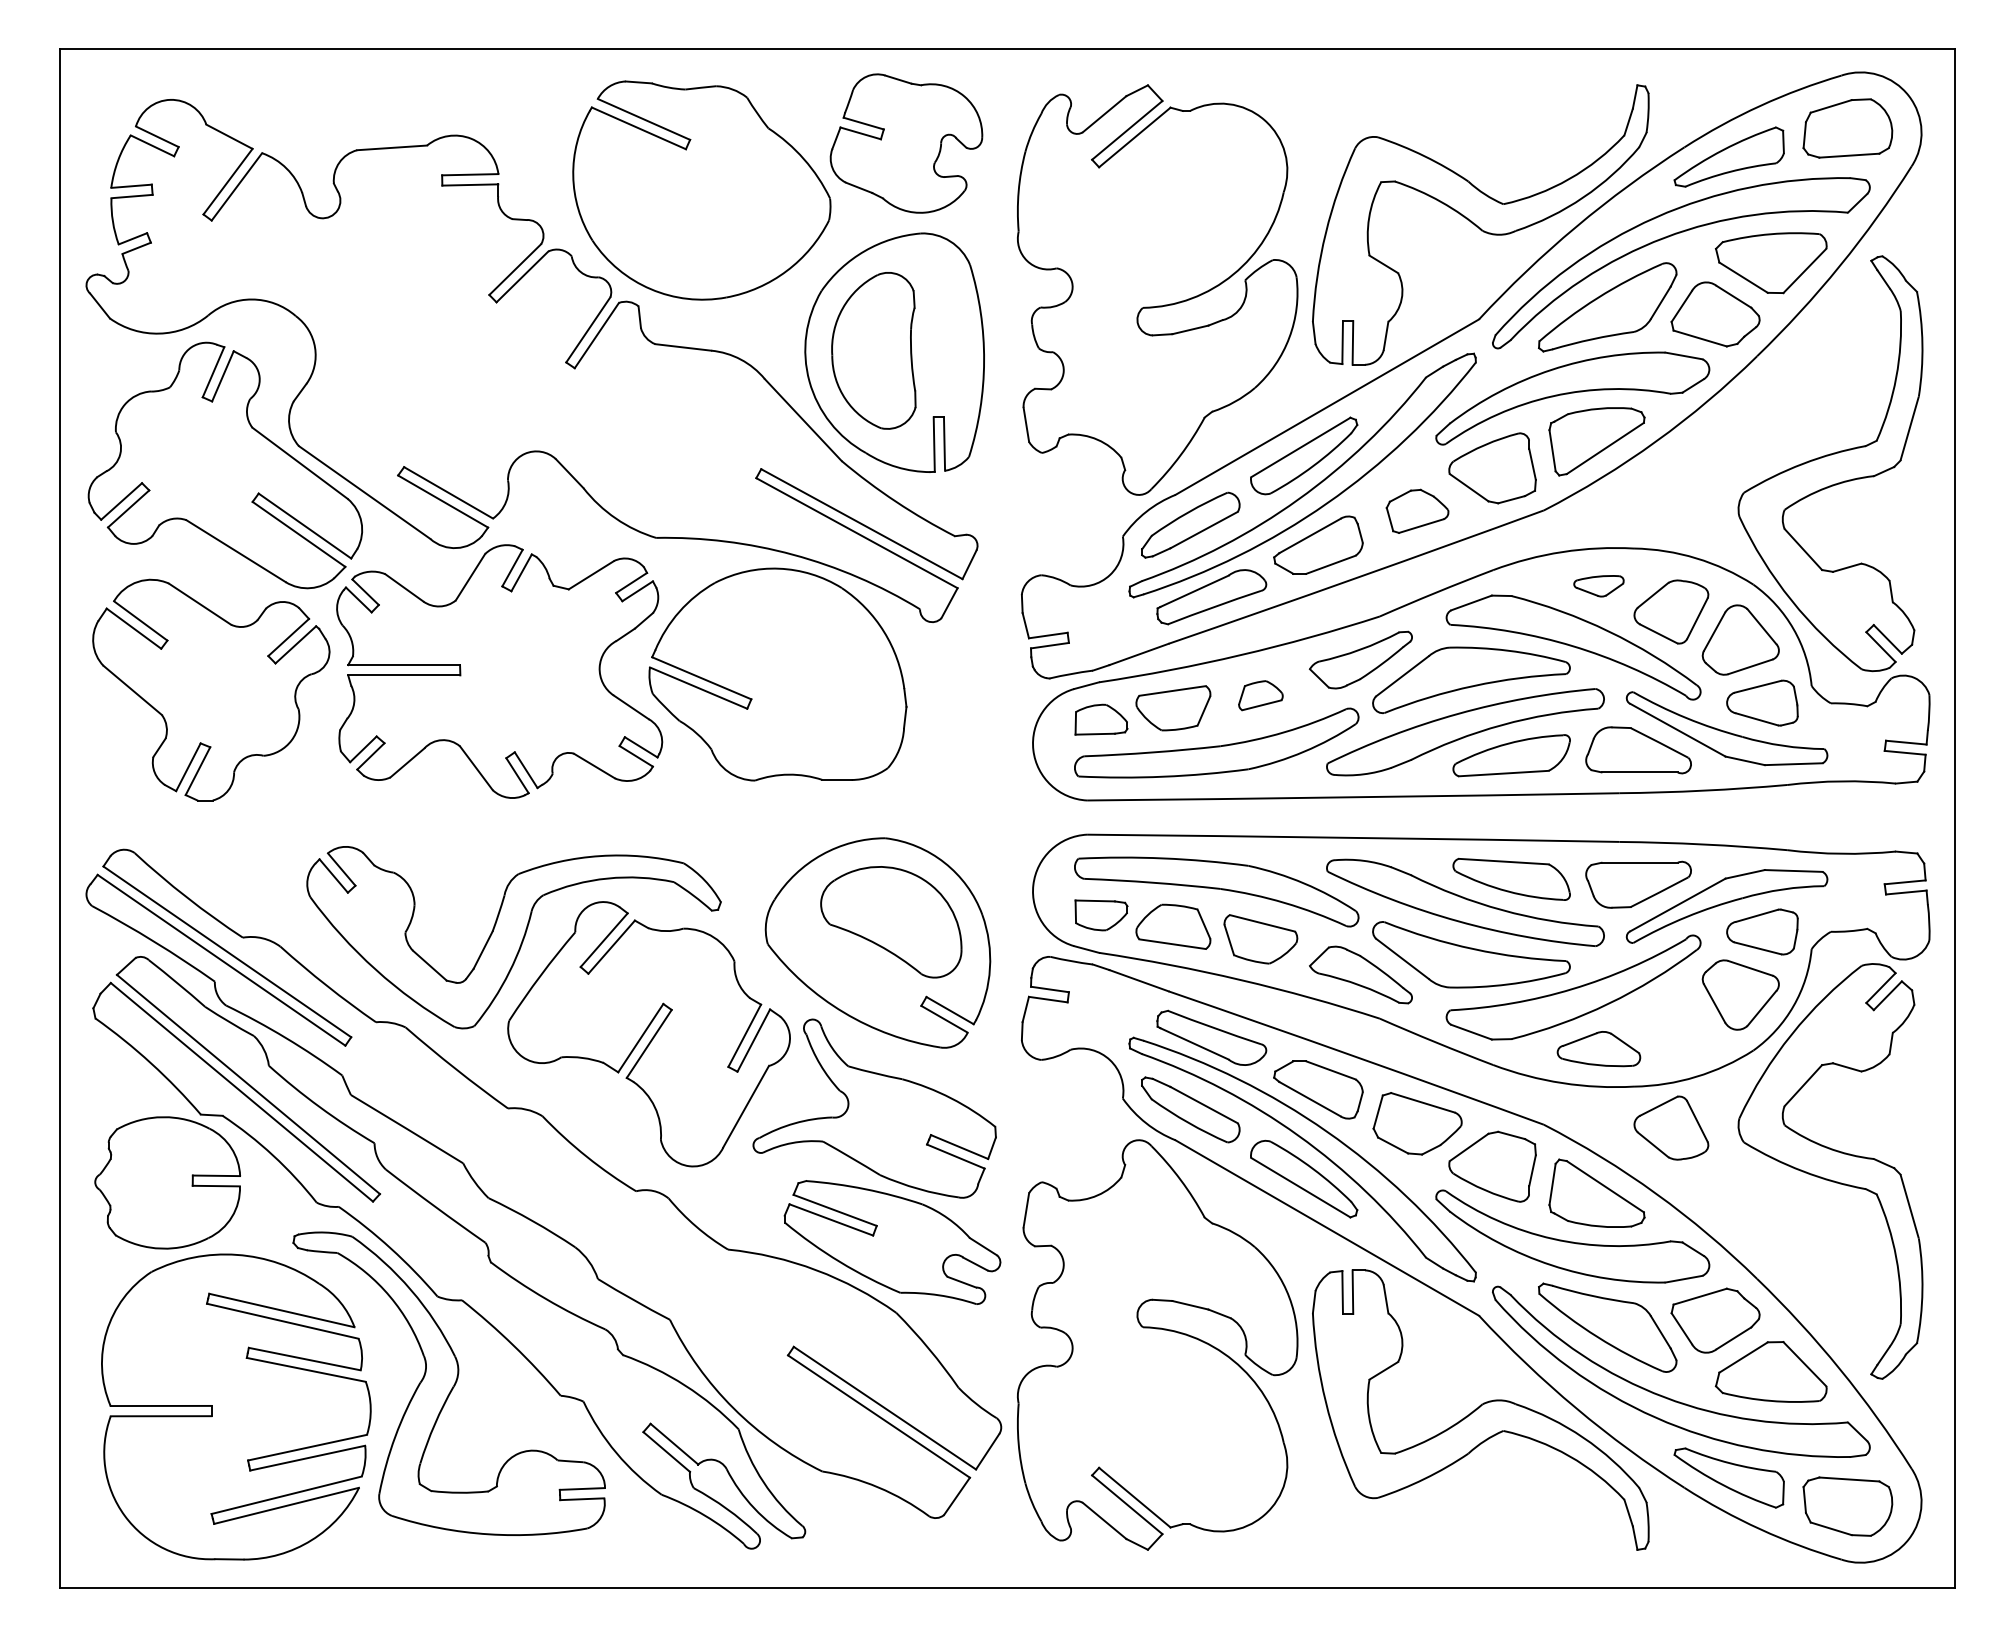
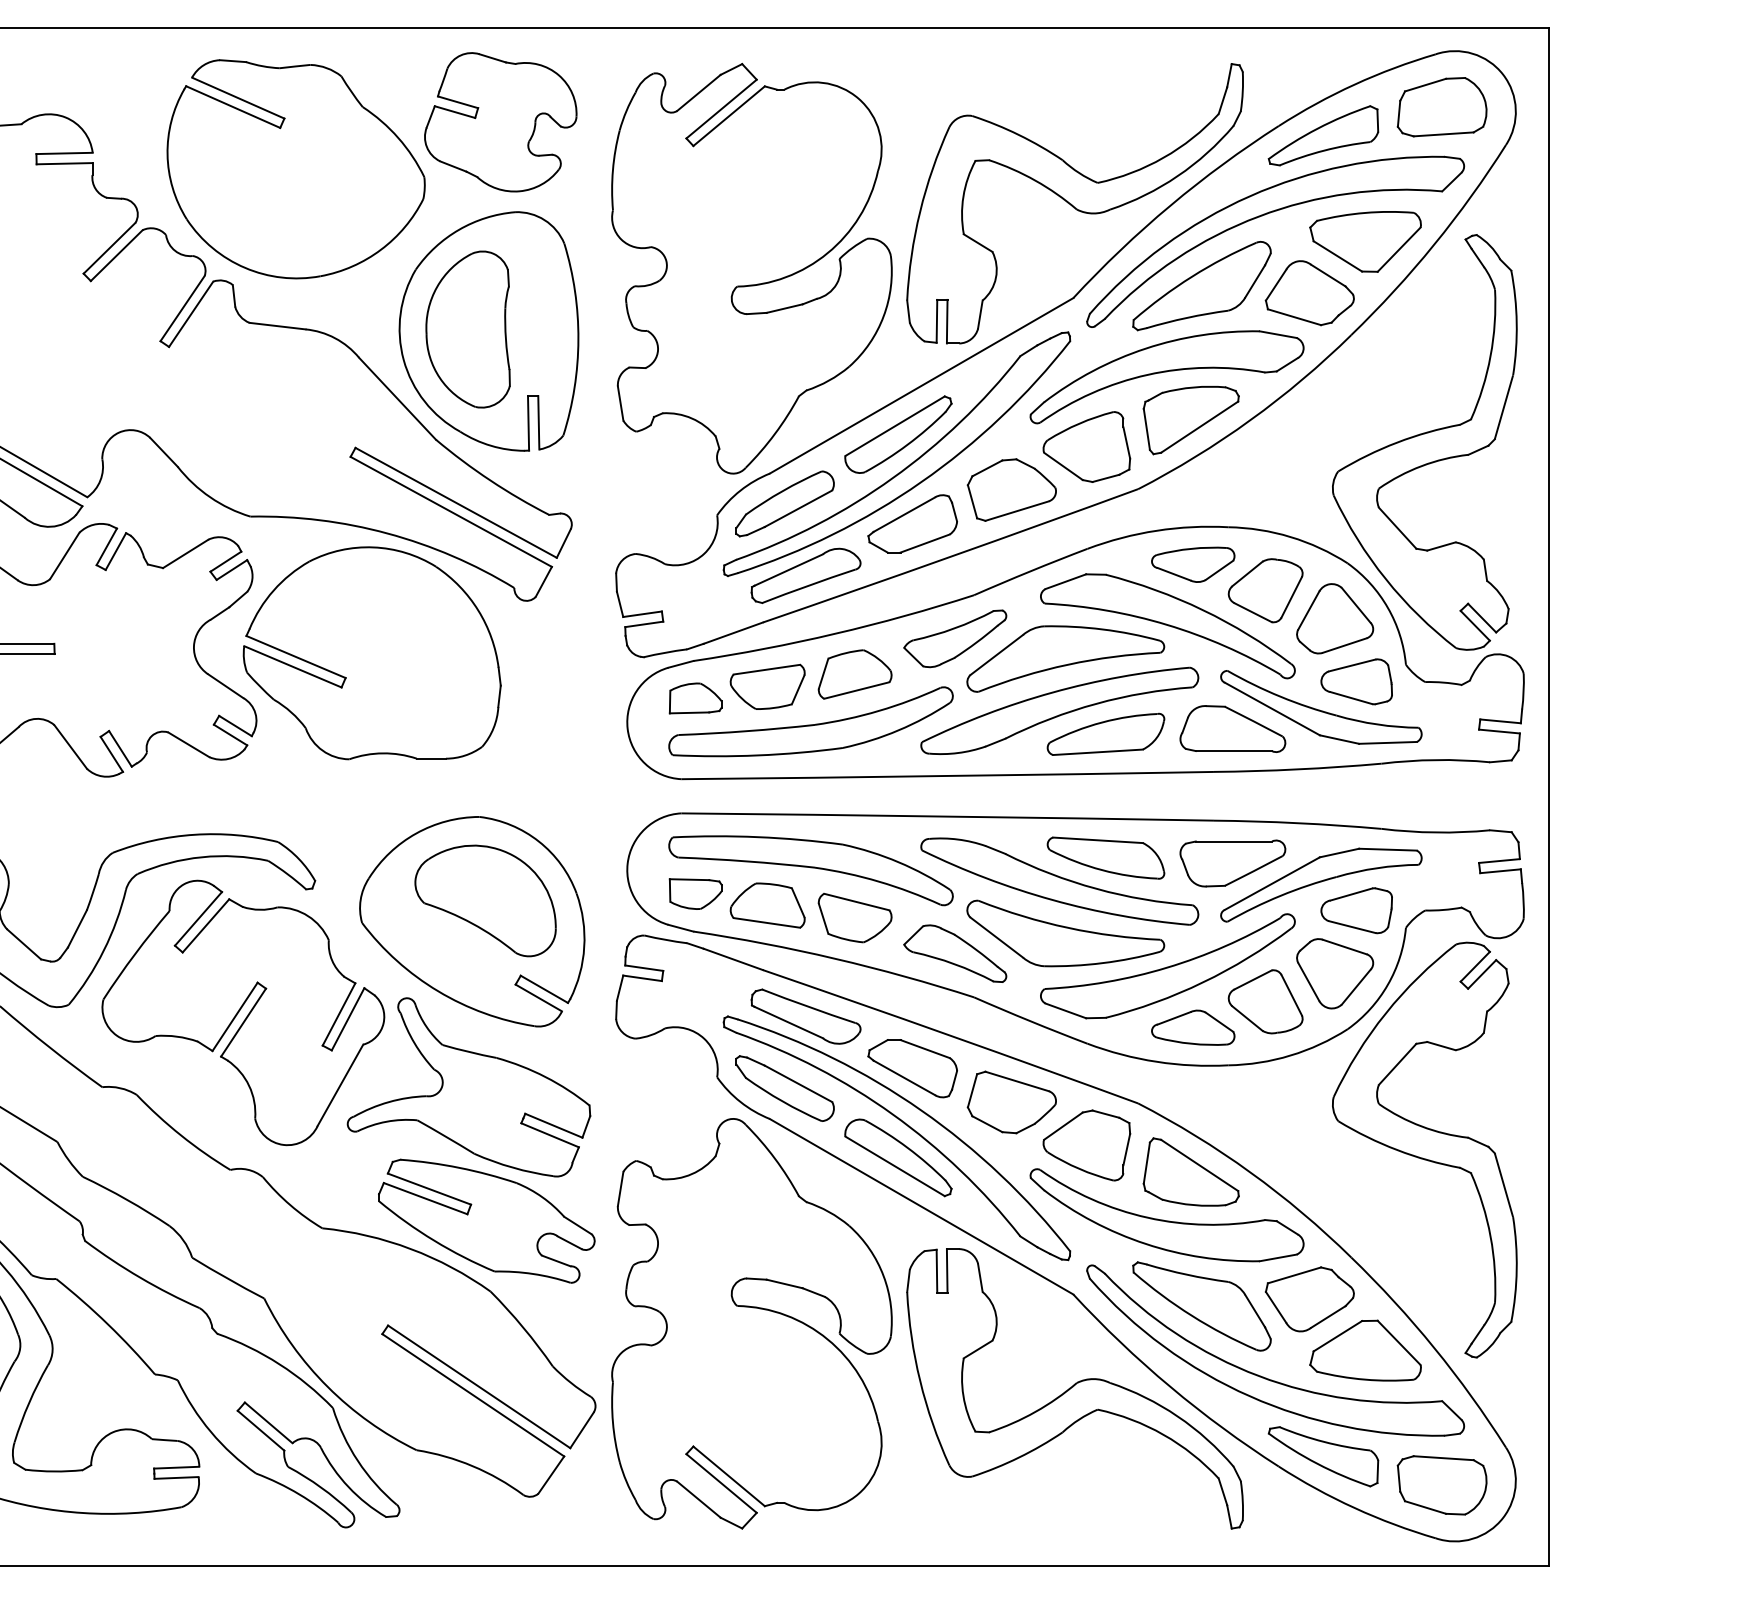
part: (1417, 511) -> (1011, 490), size x1.43
part: (1598, 586) -> (1192, 565), size x1.67
part: (1260, 695) -> (854, 674), size x1.67
part: (1671, 1127) -> (1265, 1001), moved

